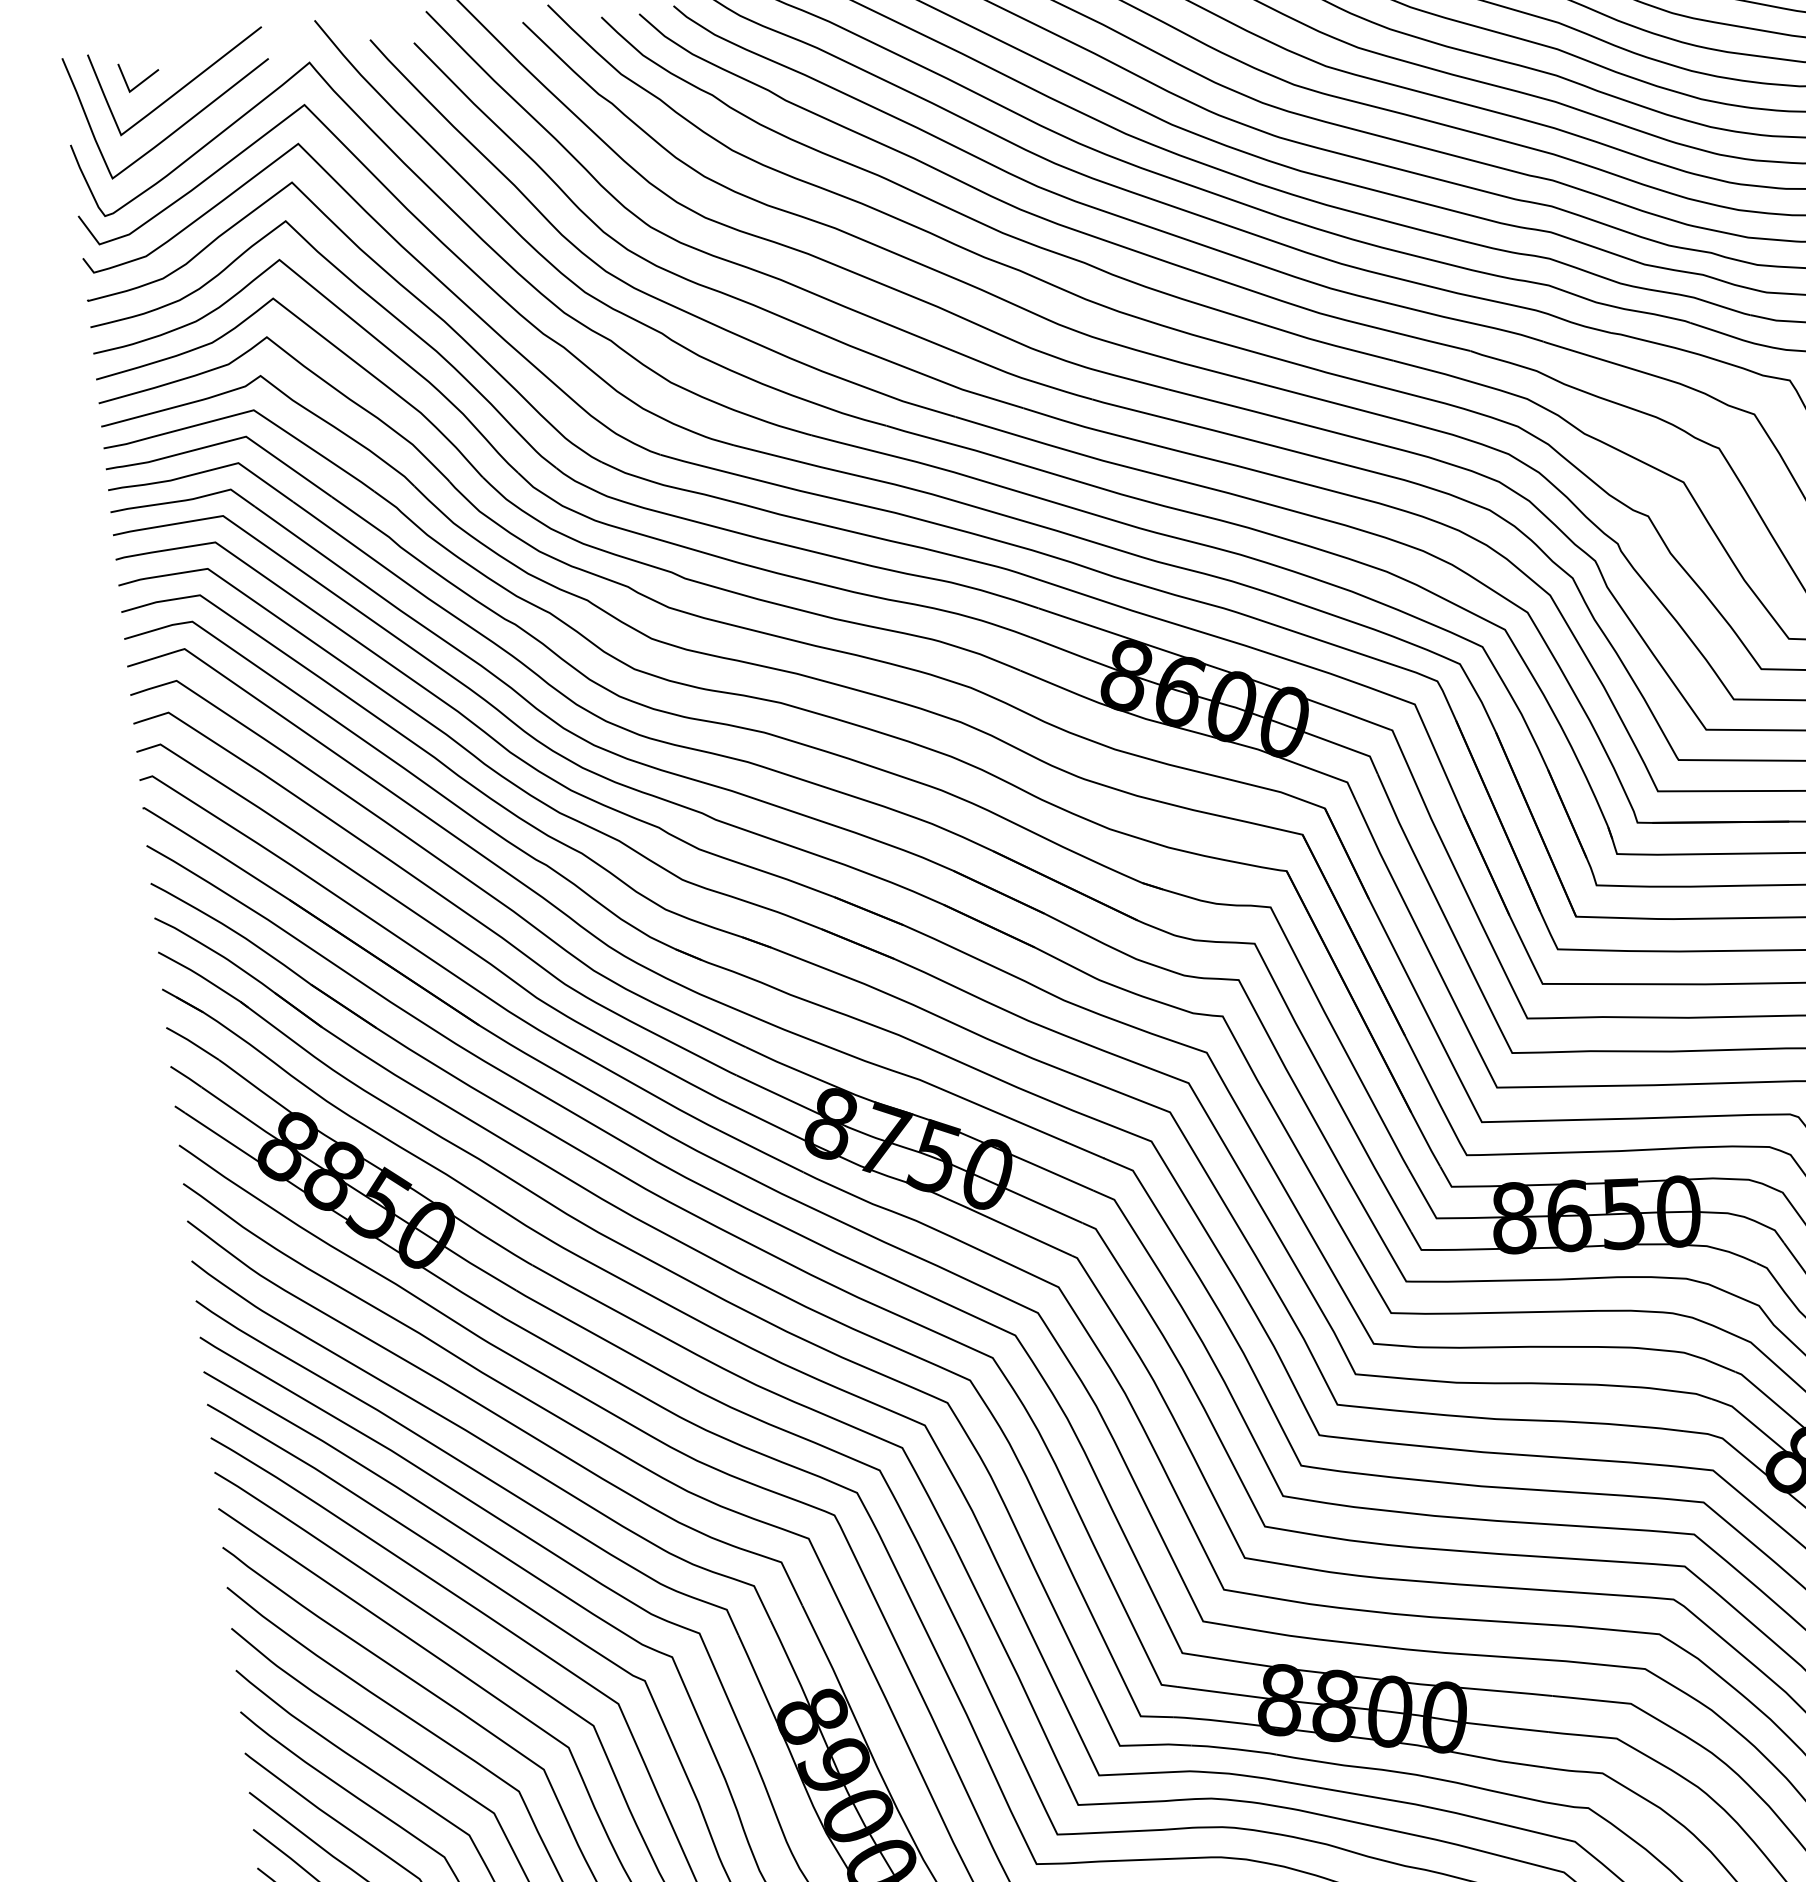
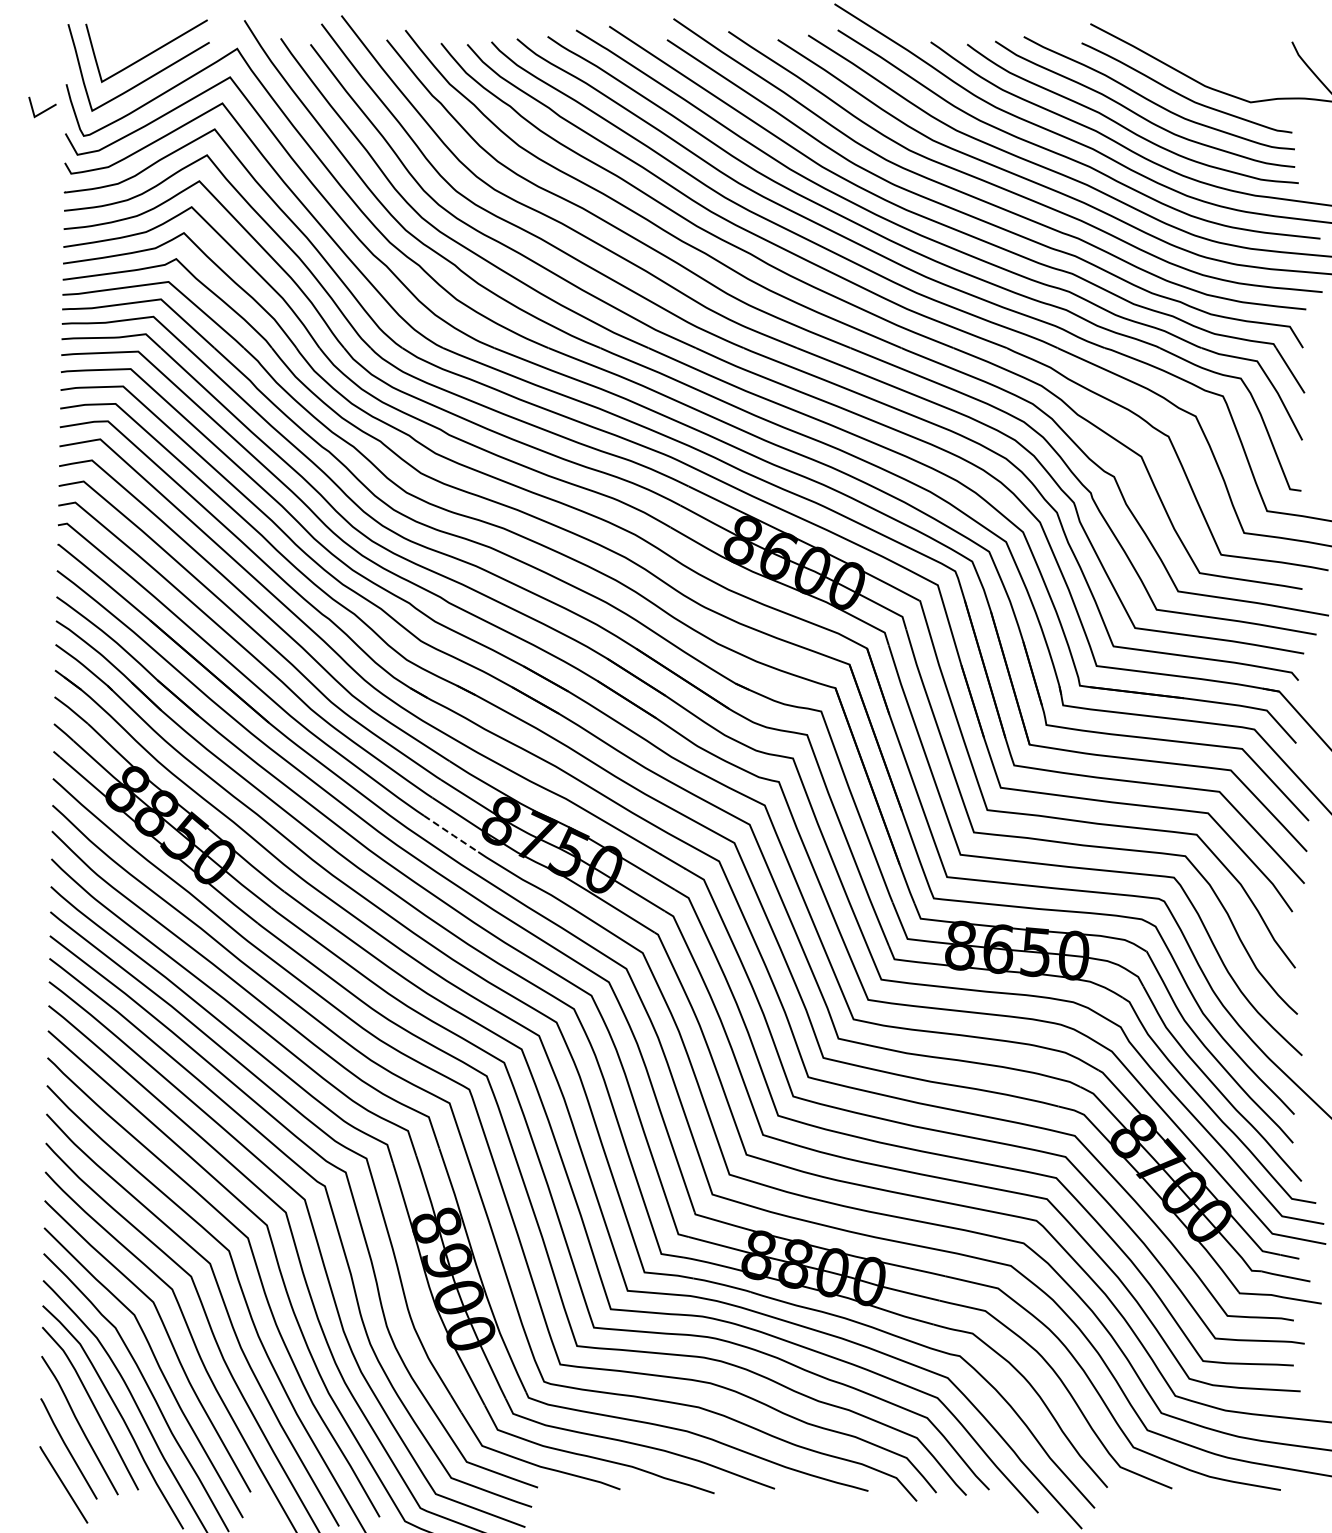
line: (141, 80) -> (43, 110), moved
line: (763, 1151) -> (452, 834), solid -> dashed

